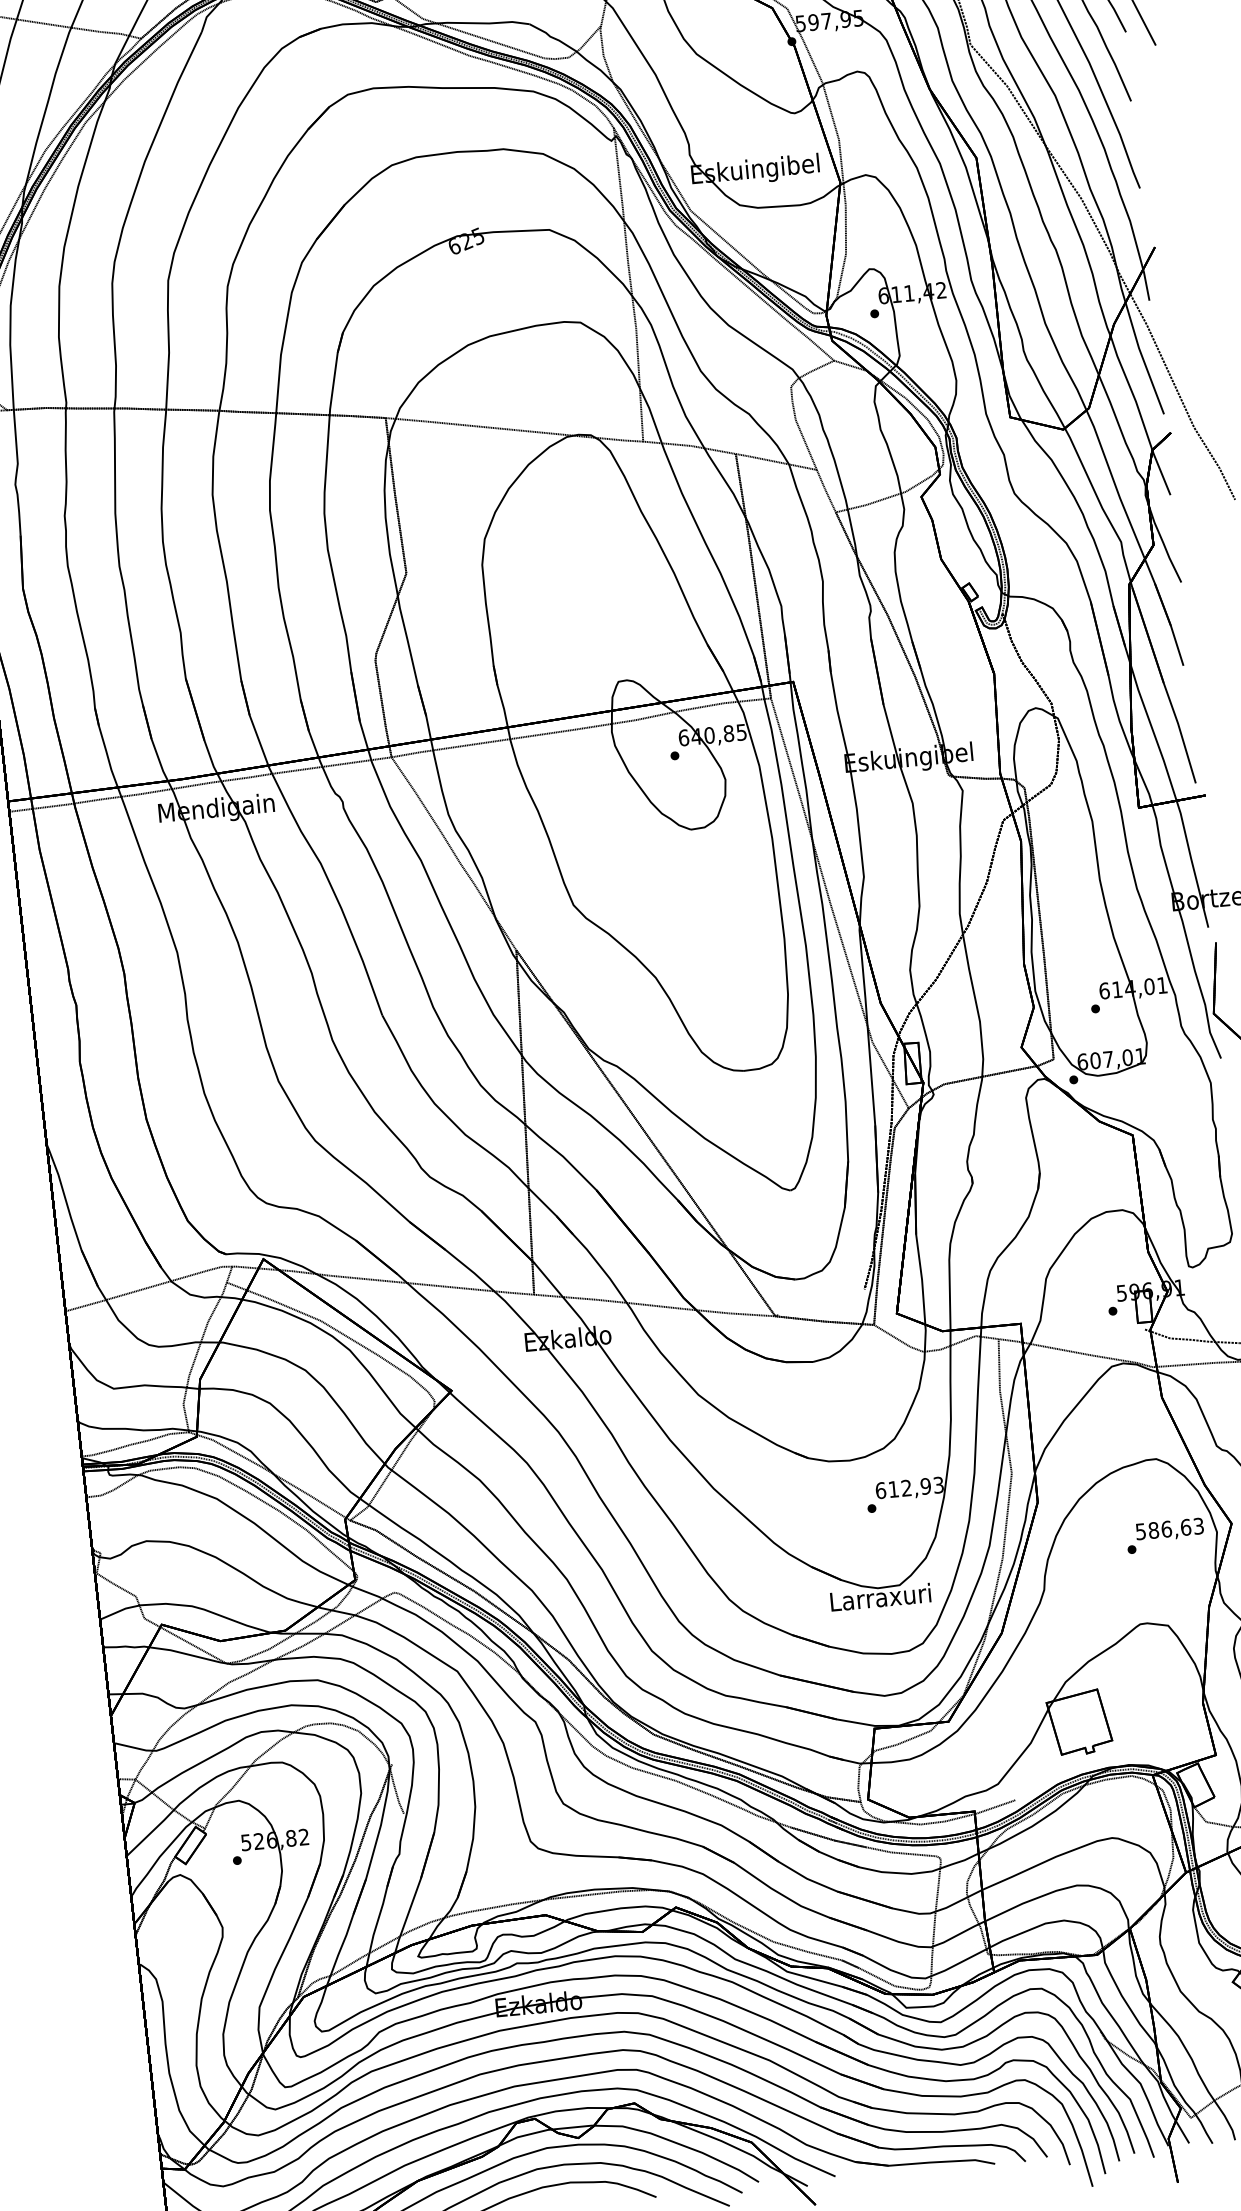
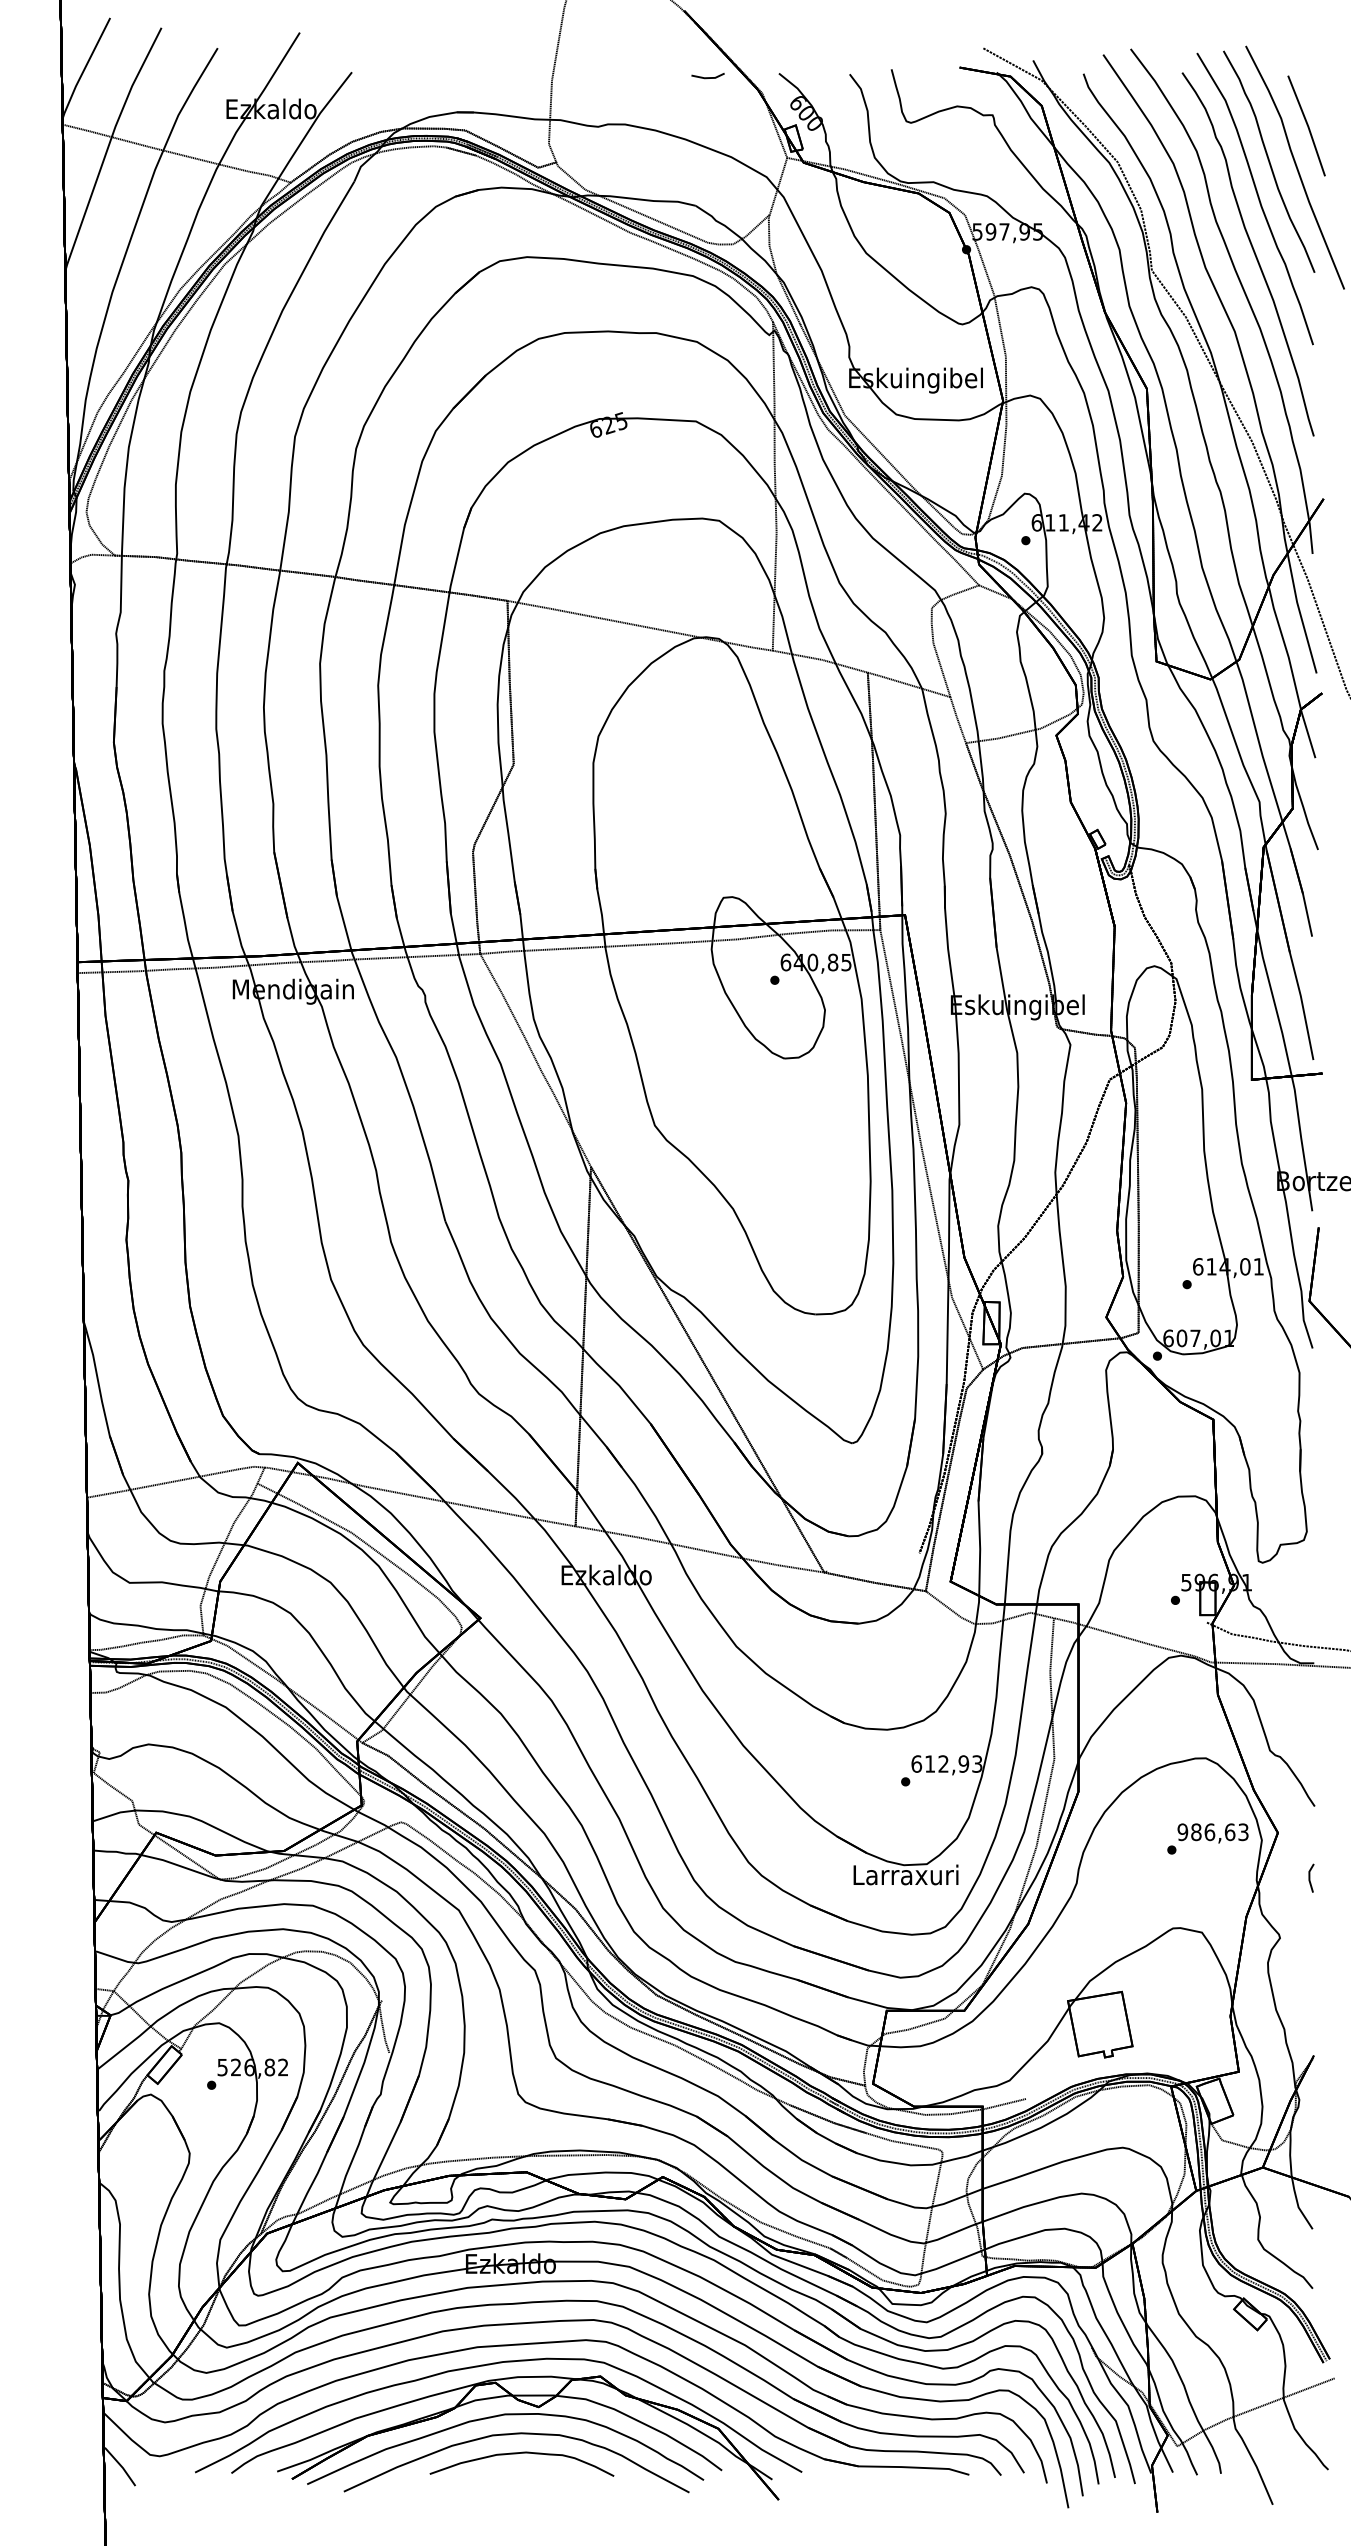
text: (1140, 1531) -> (1182, 1831), 586,63 -> 986,63

